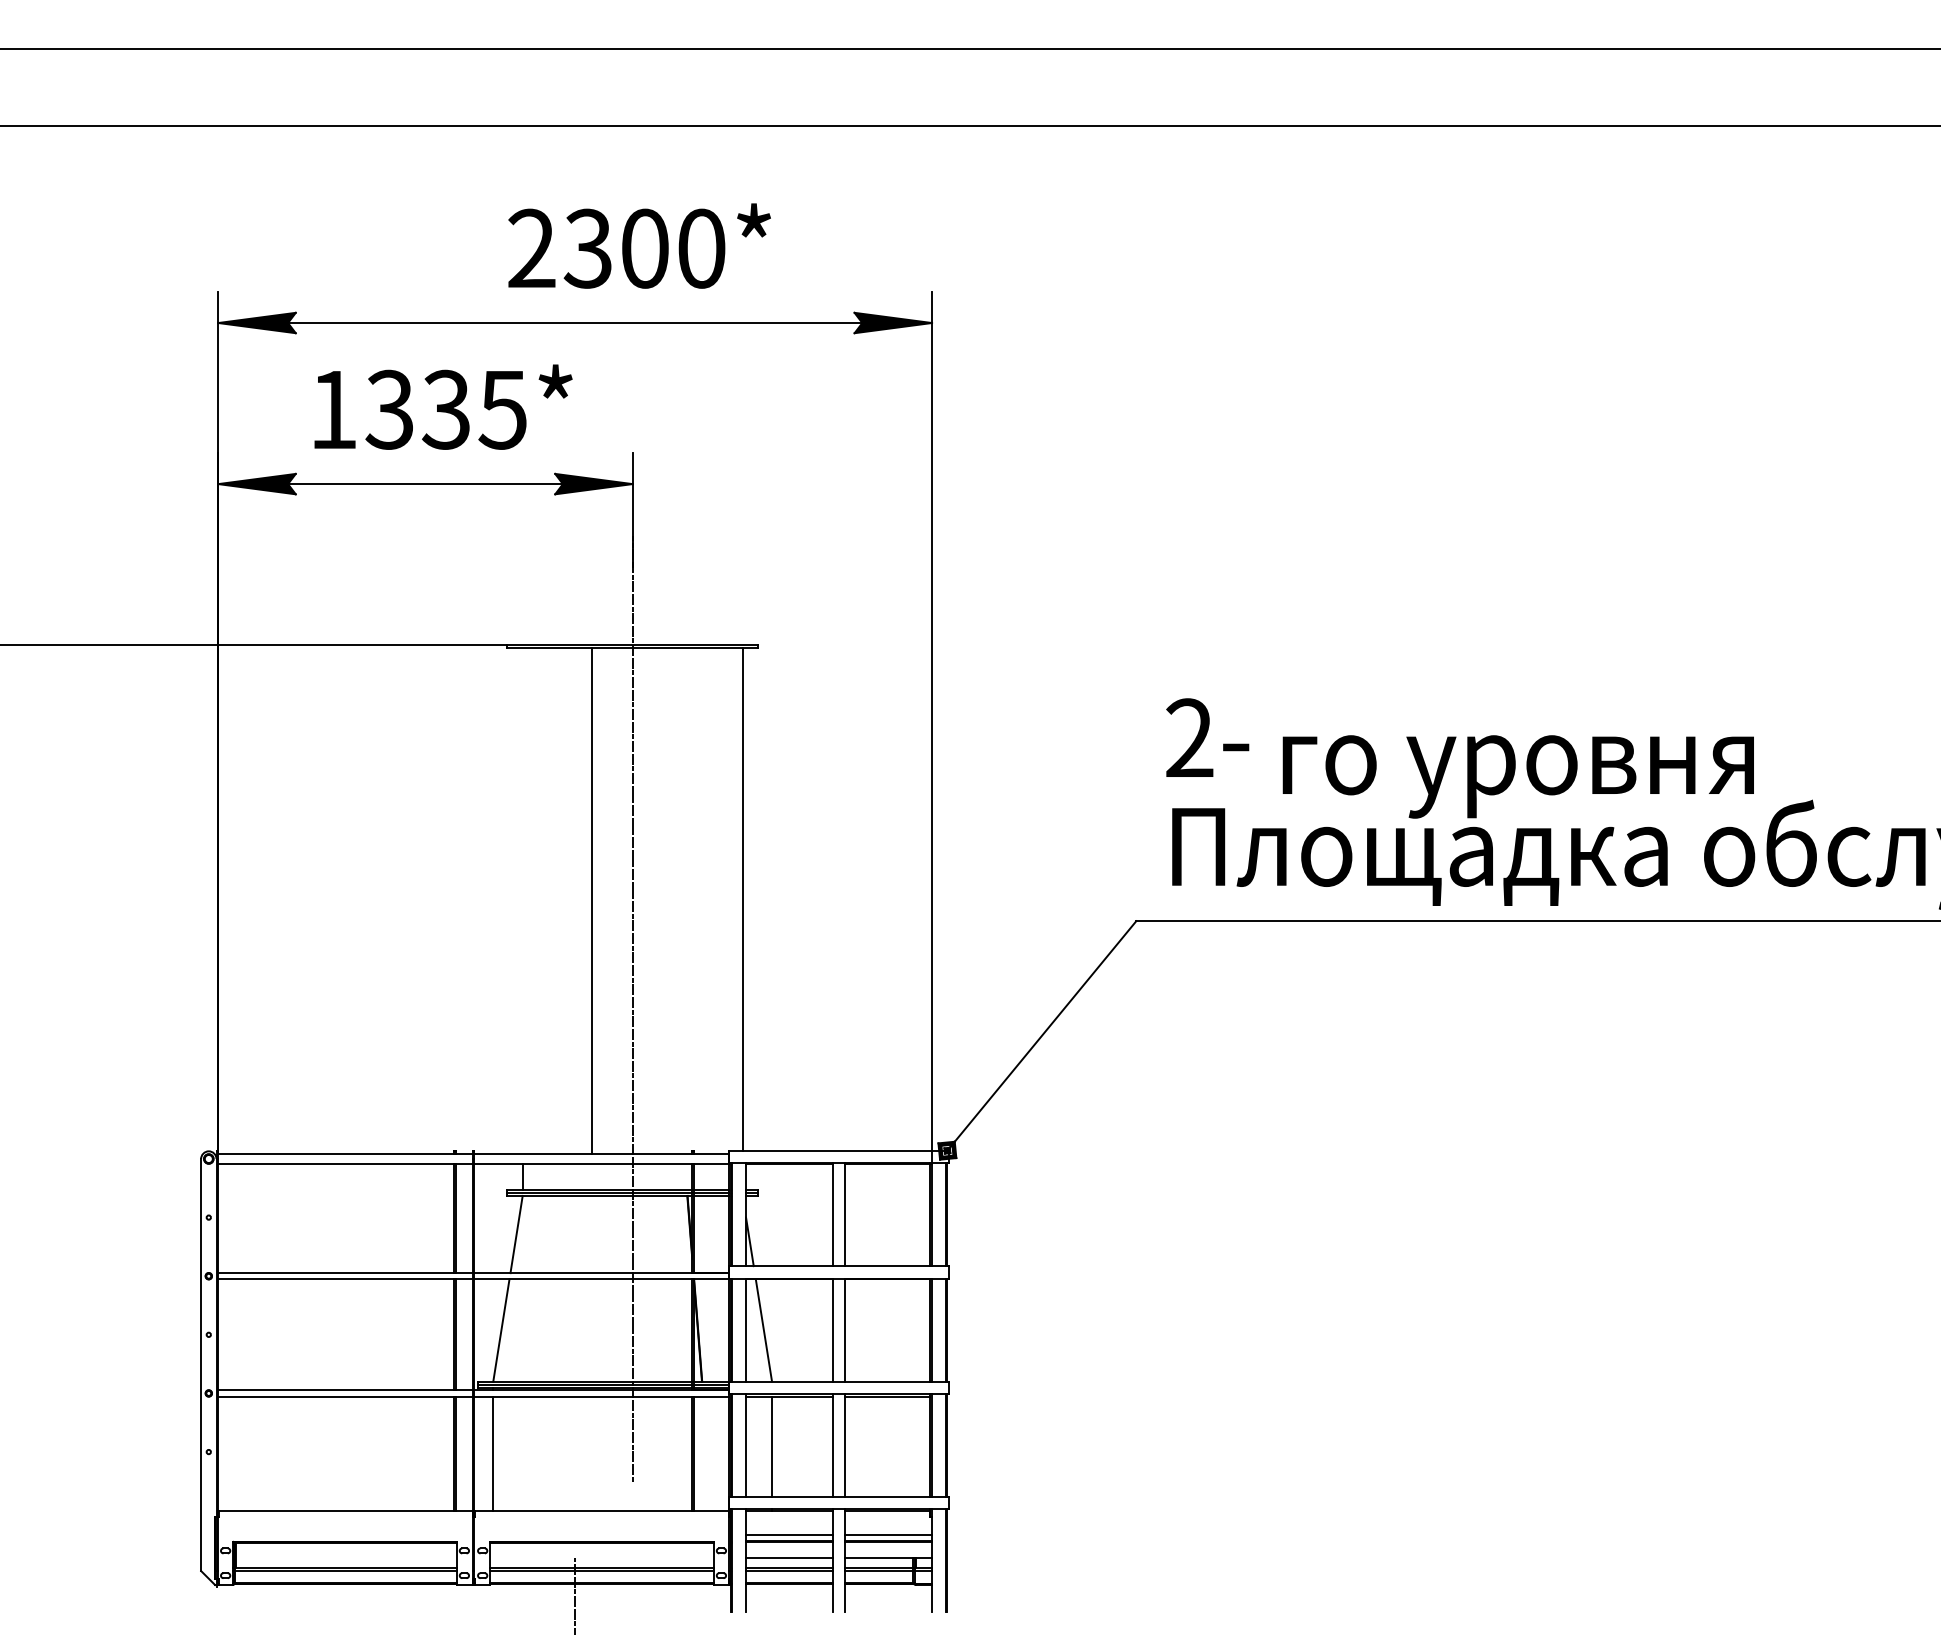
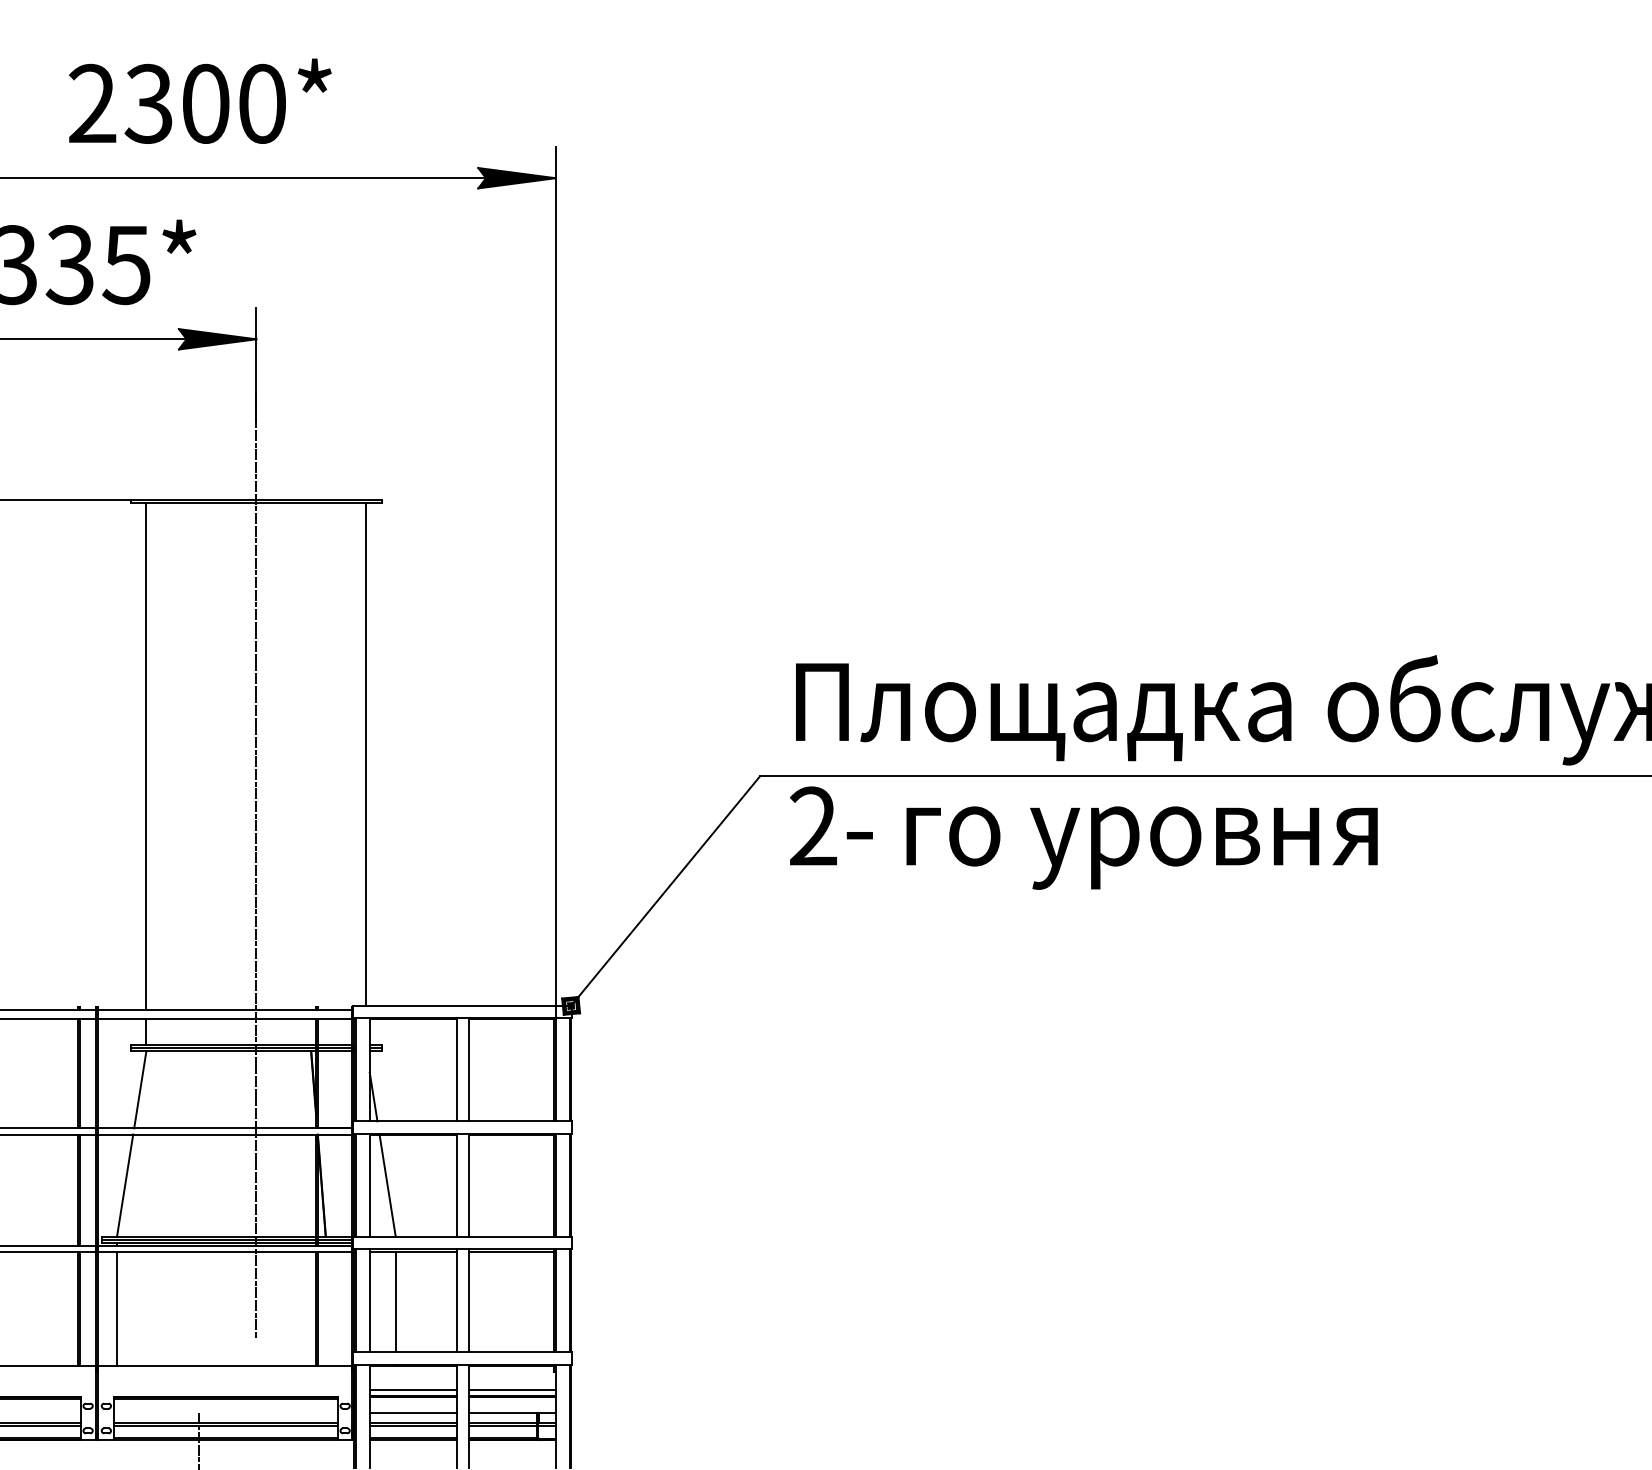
text: (639, 245) -> (200, 100), moved
text: (1207, 737) -> (831, 825), moved
text: (1517, 776) -> (1141, 847), moved
line: (591, 900) -> (146, 755), moved

